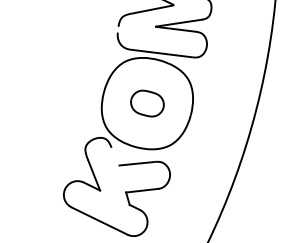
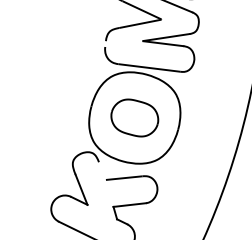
part: (147, 103) -> (134, 117), size x1.43

